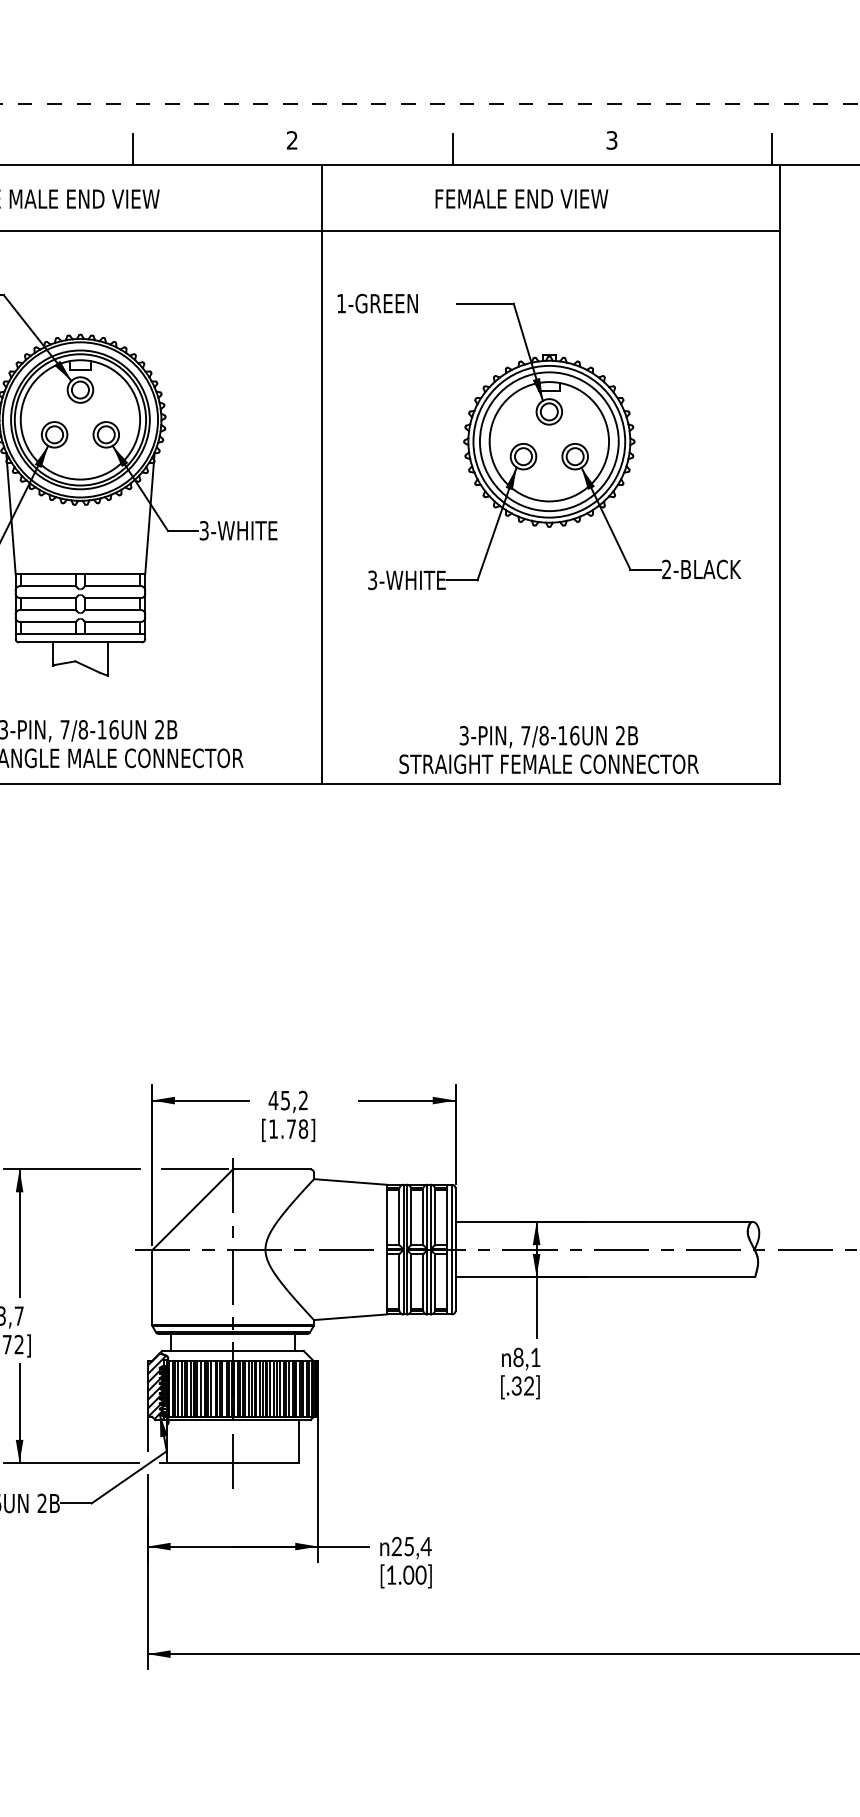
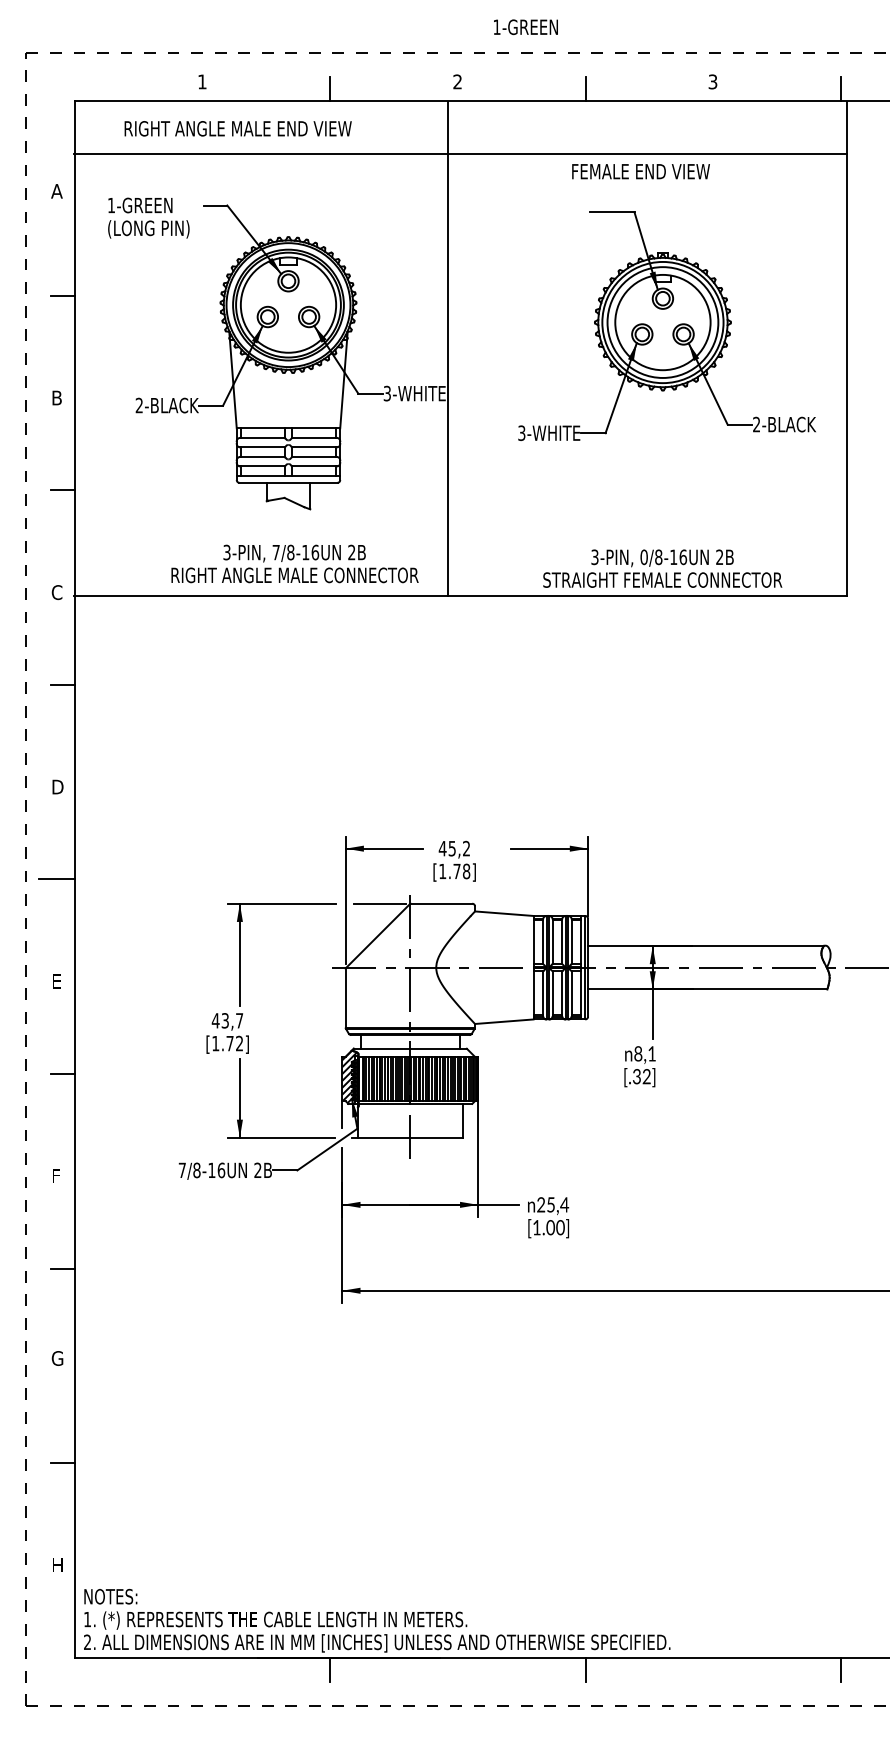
text: (521, 198) -> (640, 171), moved
text: (377, 303) -> (525, 27), moved
line: (322, 474) -> (447, 348), moved
text: (524, 735) -> (643, 557), 7/8-16UN -> 0/8-16UN

